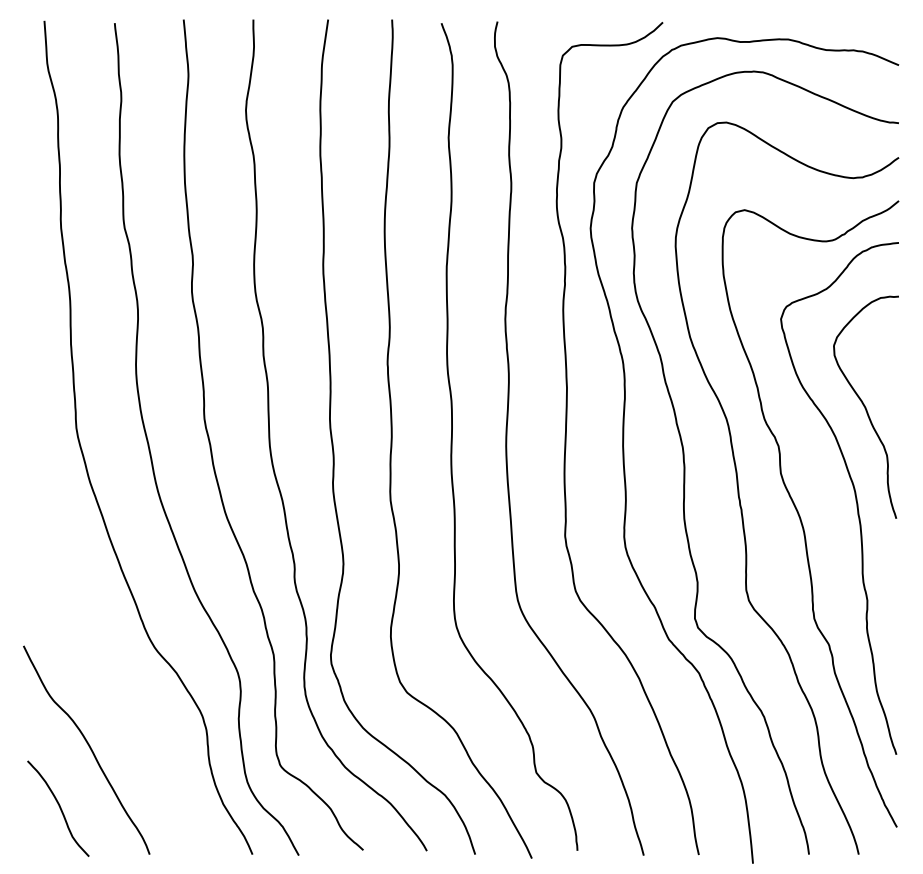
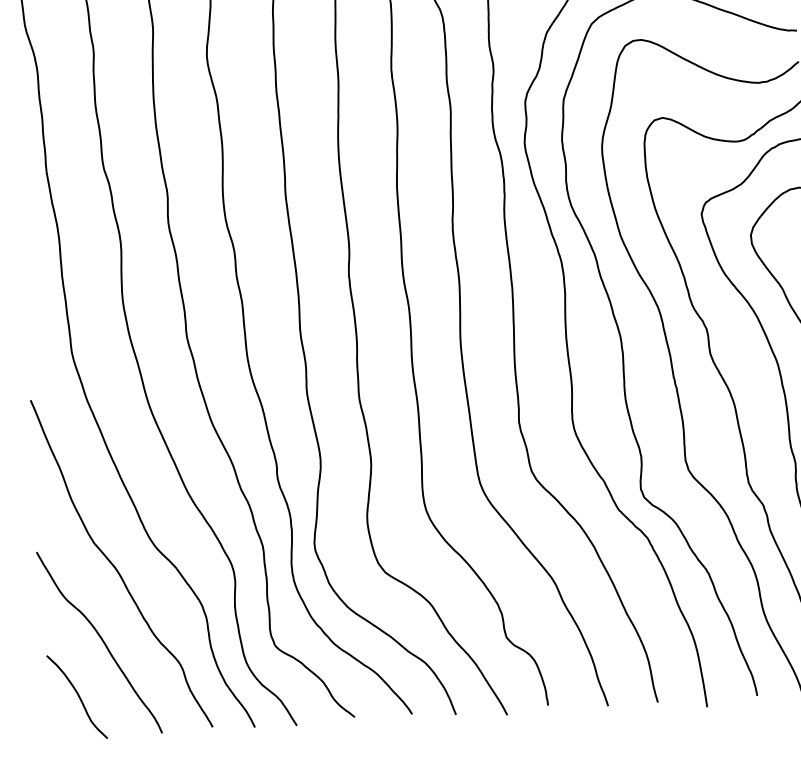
curve: (110, 668) -> (116, 567), added

